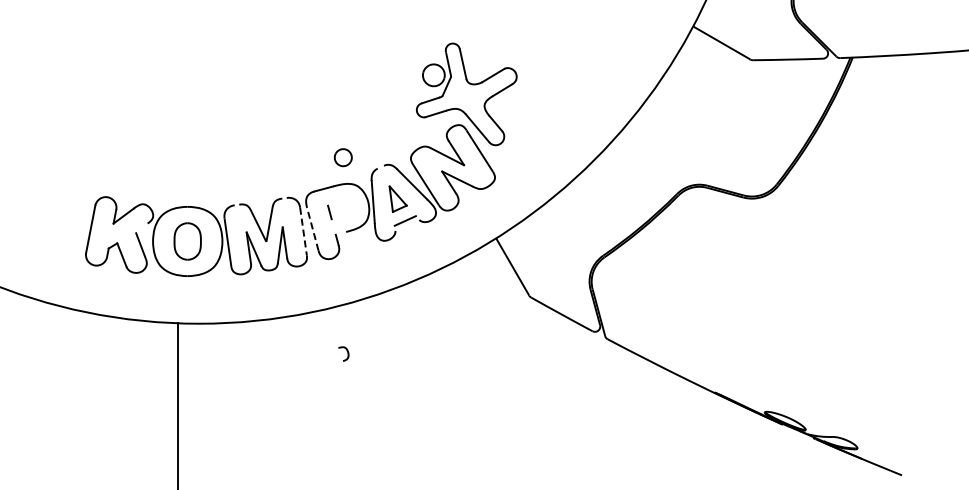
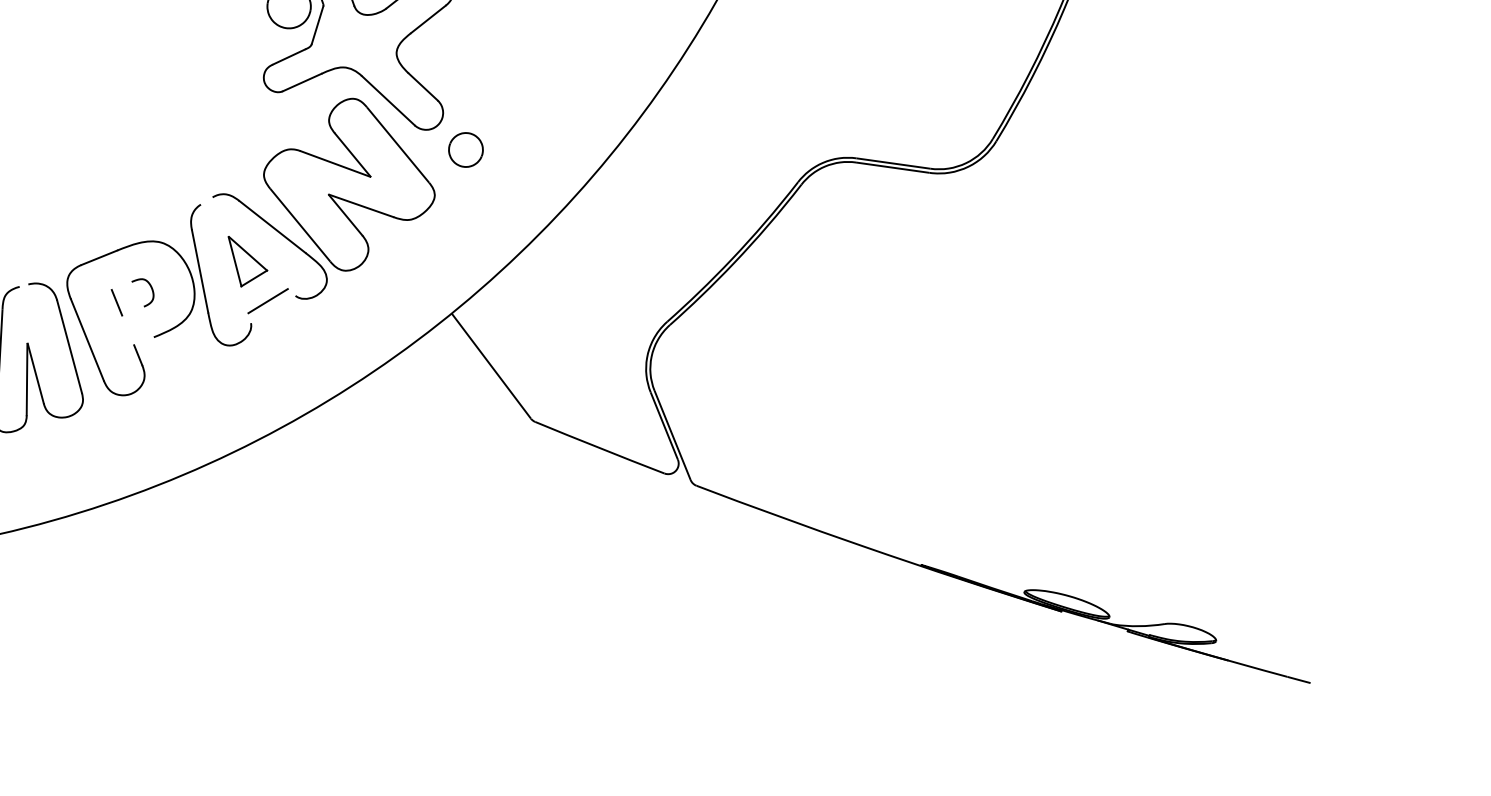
part: (342, 157) -> (464, 149), moved
line: (312, 228) -> (86, 338), dashed -> solid
line: (303, 232) -> (69, 348), dashed -> solid
curve: (346, 351) -> (148, 286), moved

